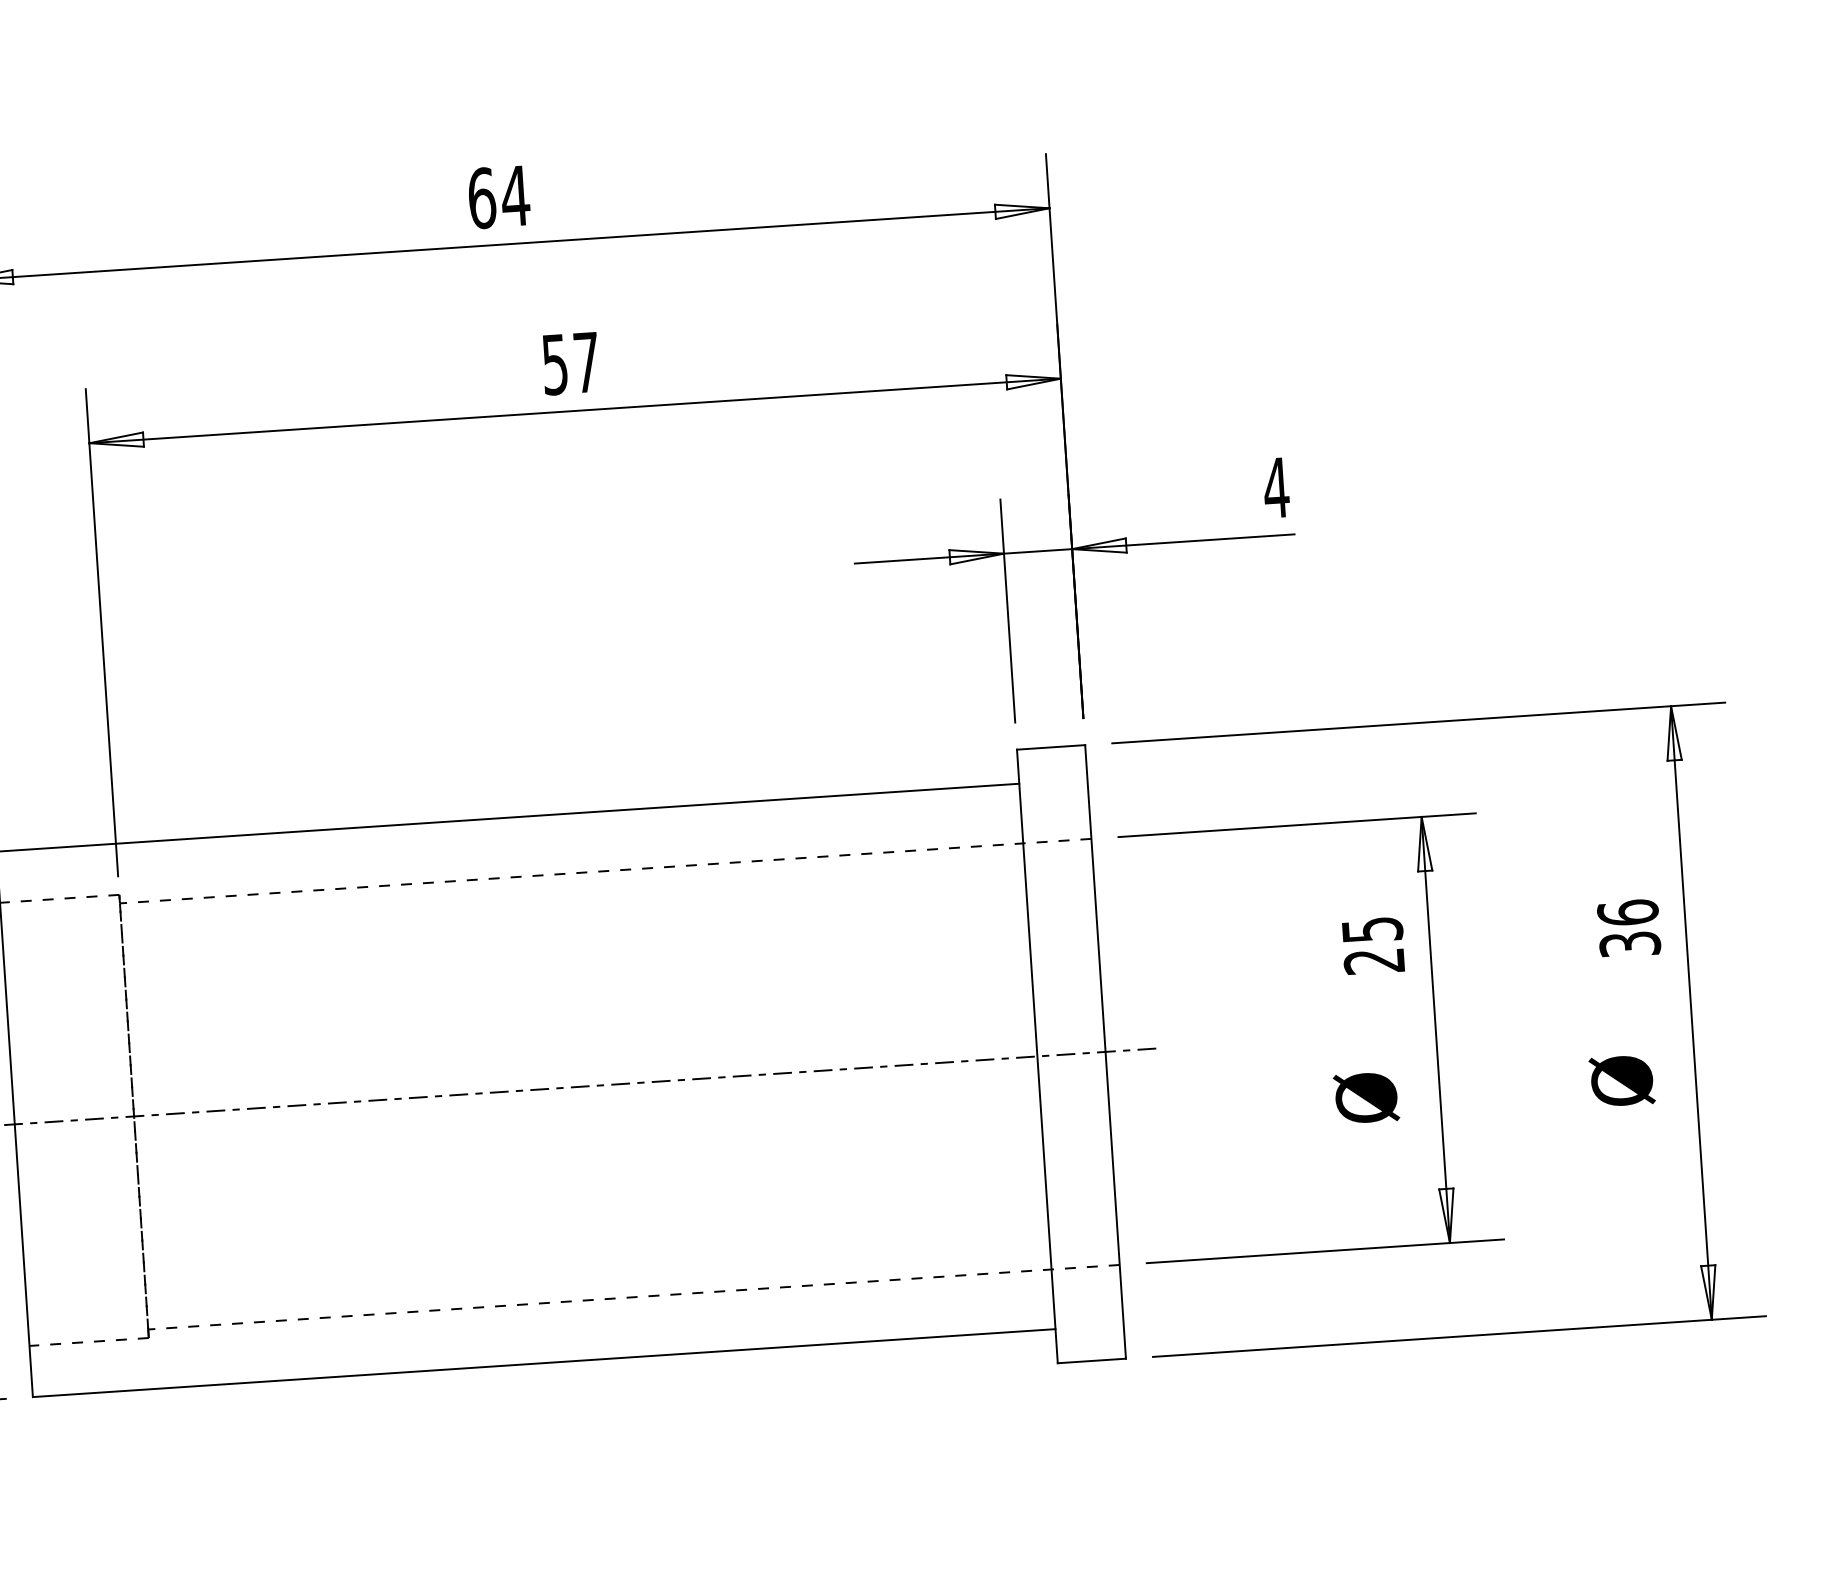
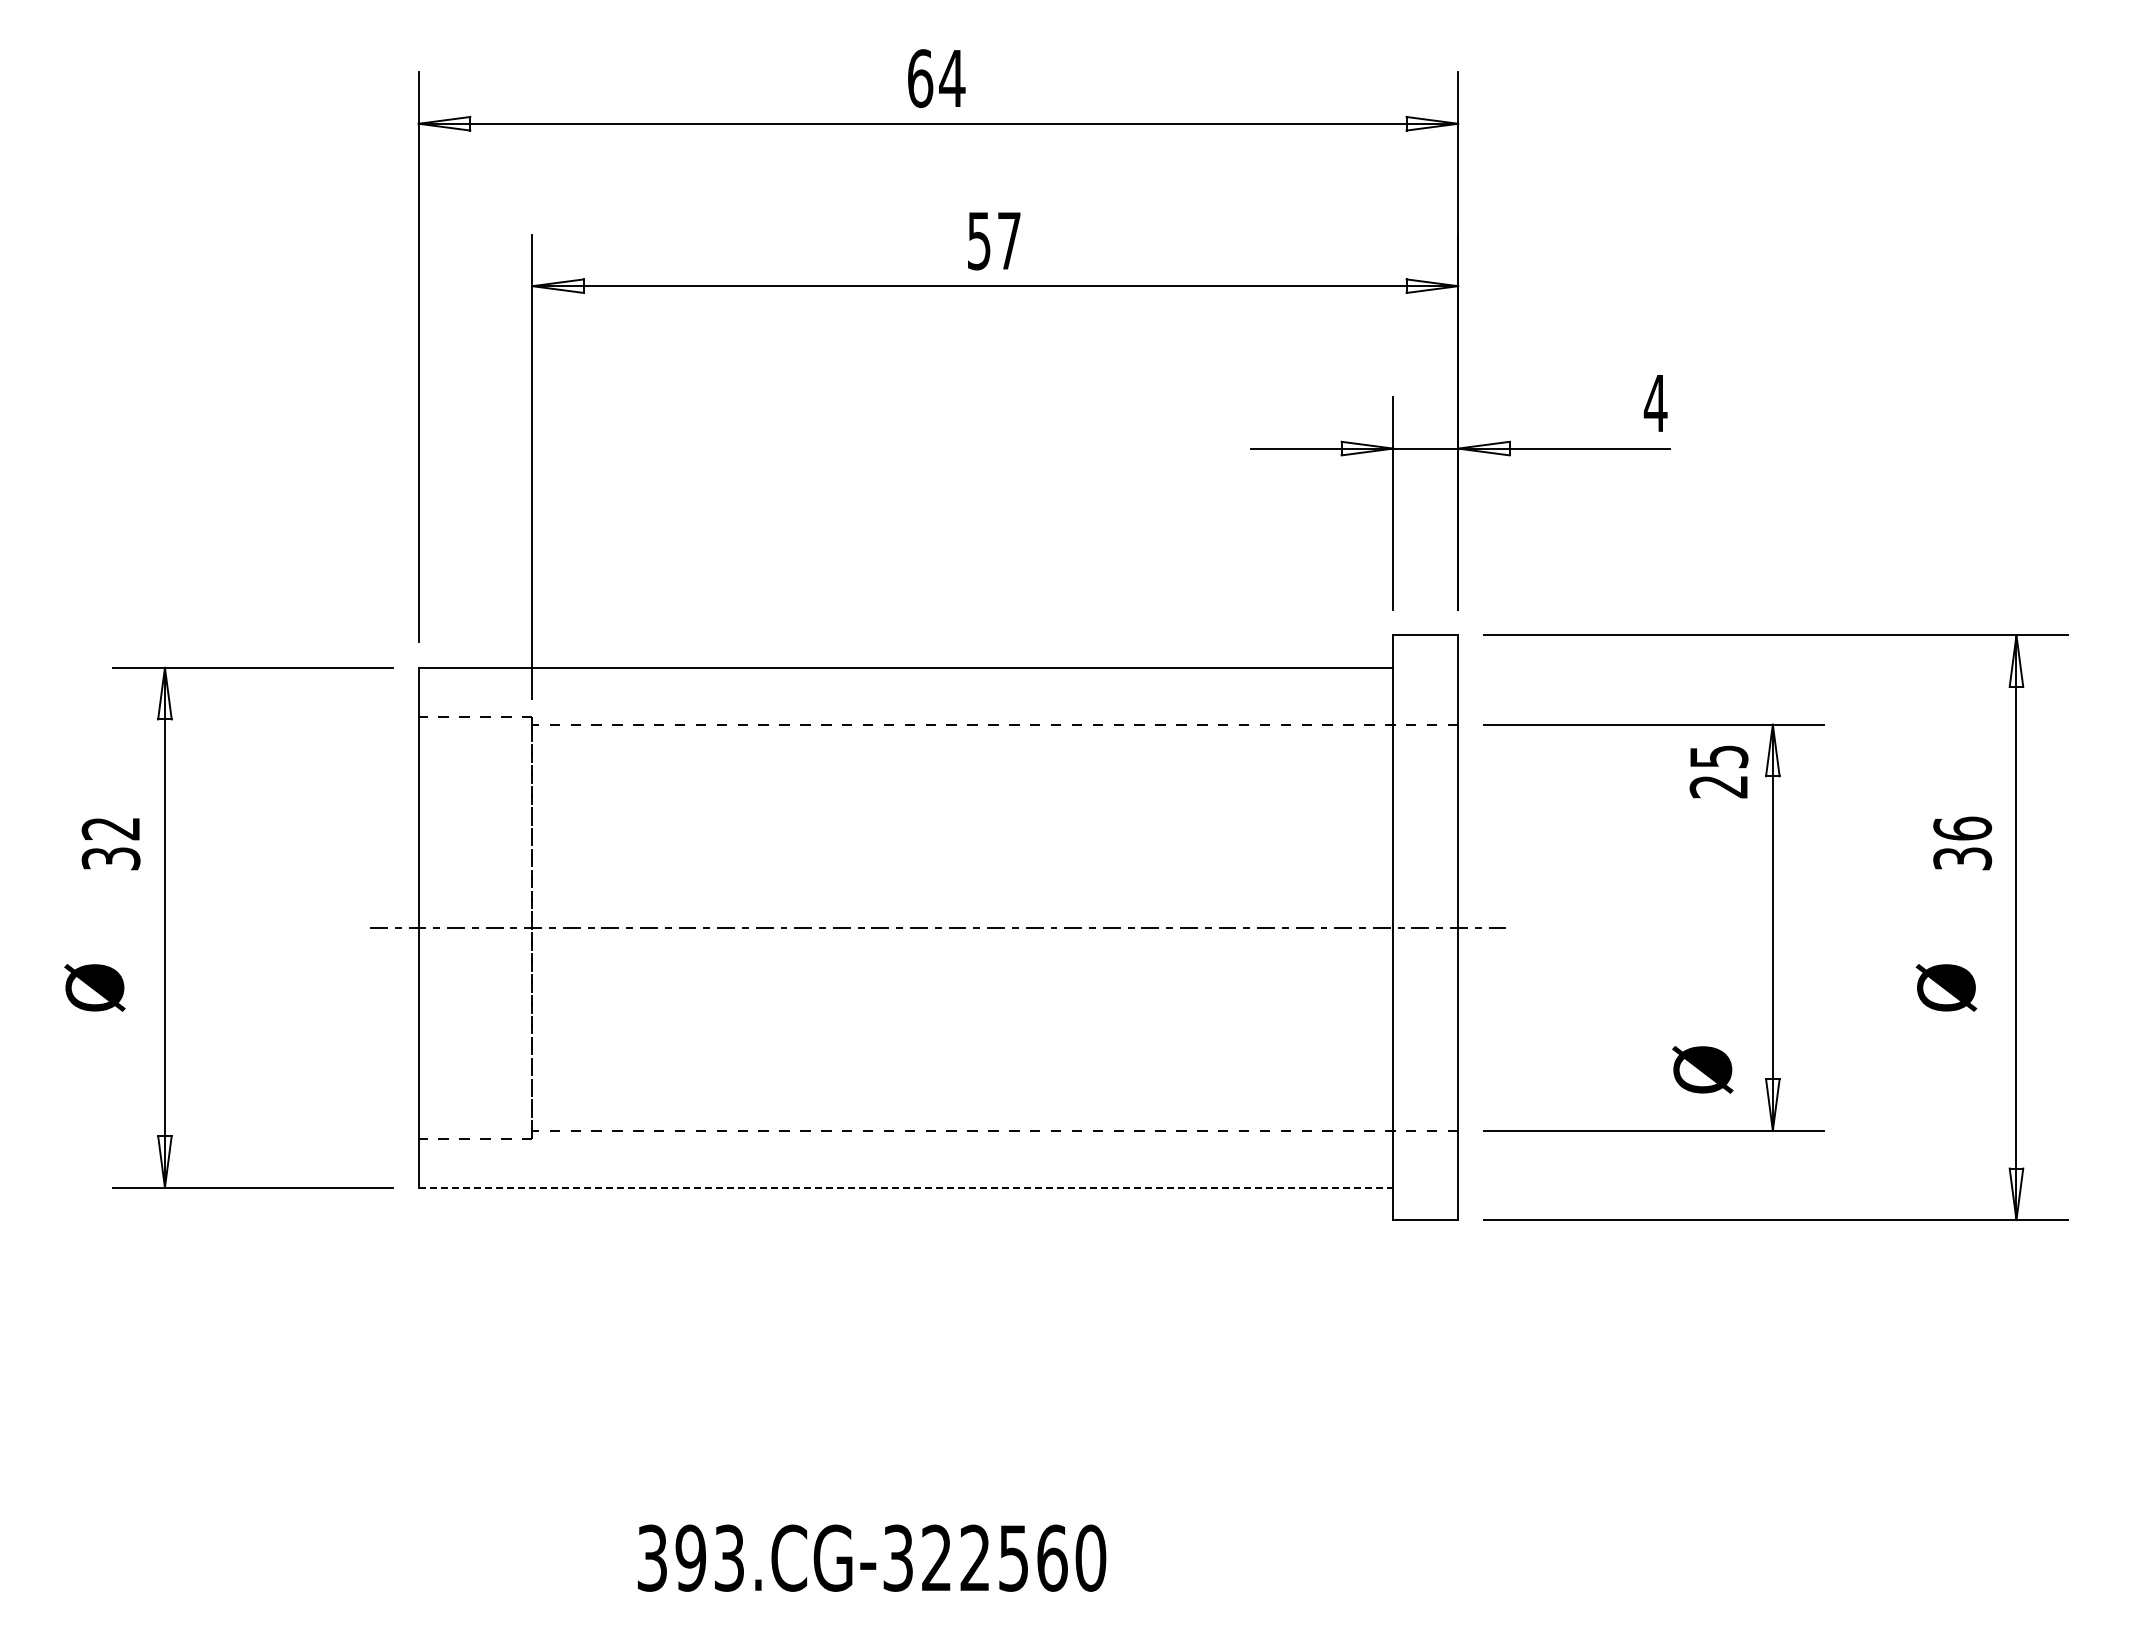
text: (1372, 945) -> (1718, 771), moved
text: (1366, 1097) -> (1702, 1069), moved
line: (544, 1362) -> (906, 1187), solid -> dashed

